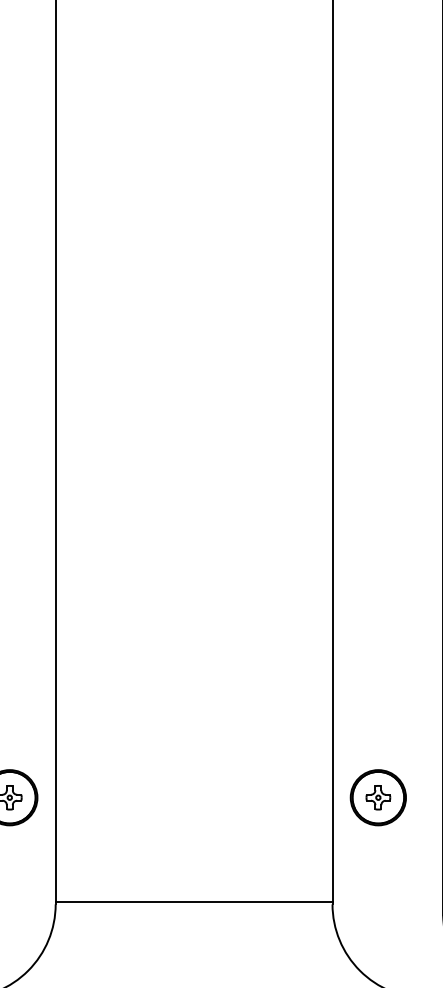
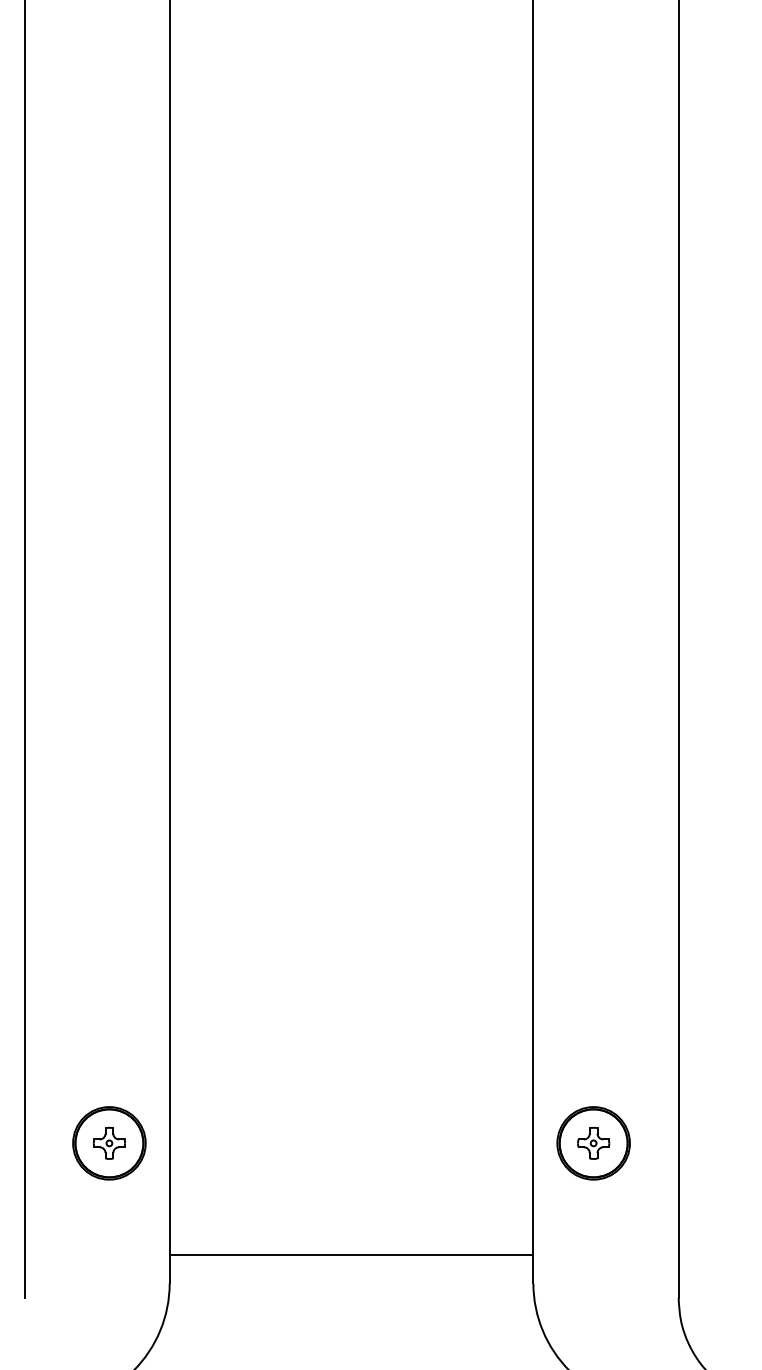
line: (194, 902) -> (351, 1254), moved

